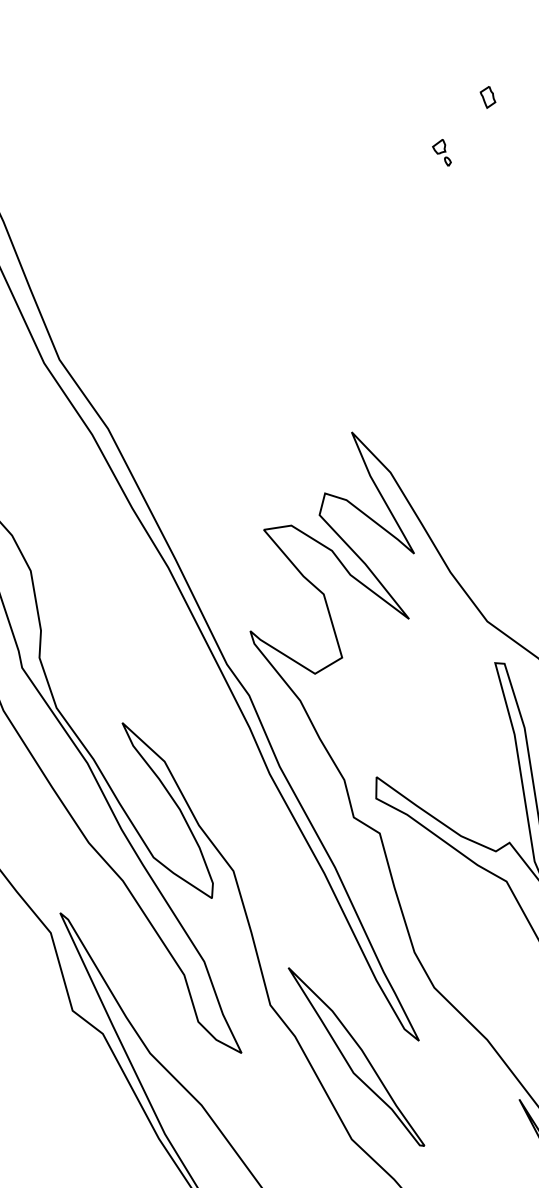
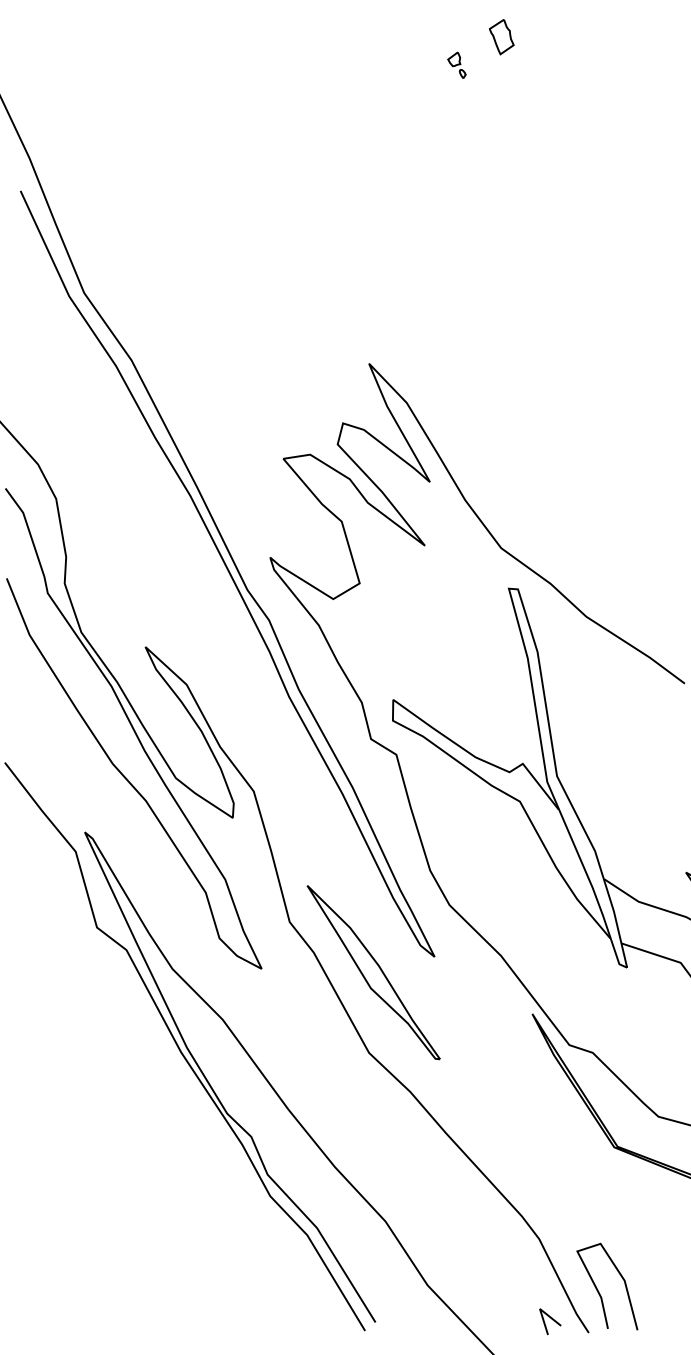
part: (487, 97) -> (501, 37), size x1.67
part: (441, 151) -> (456, 64), moved

